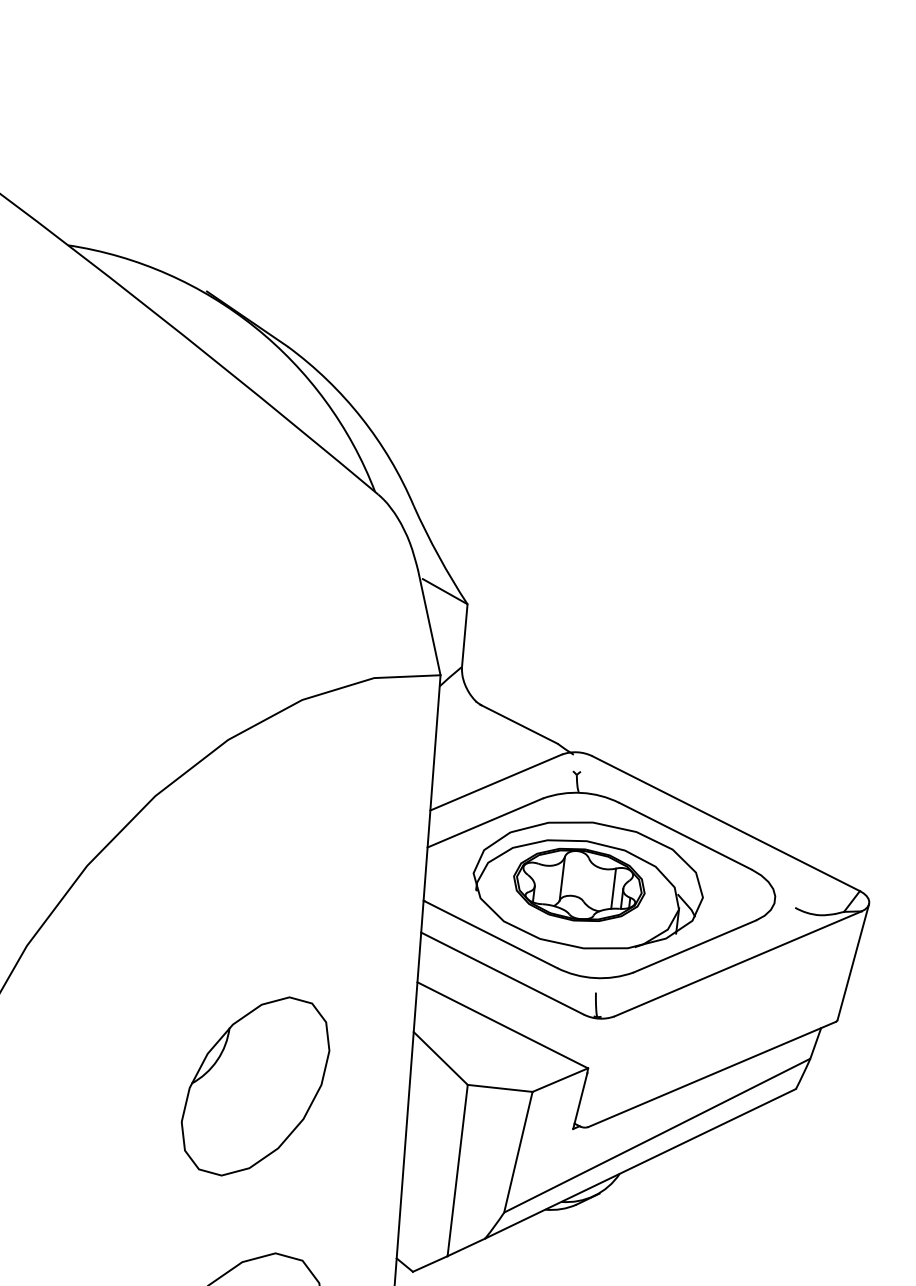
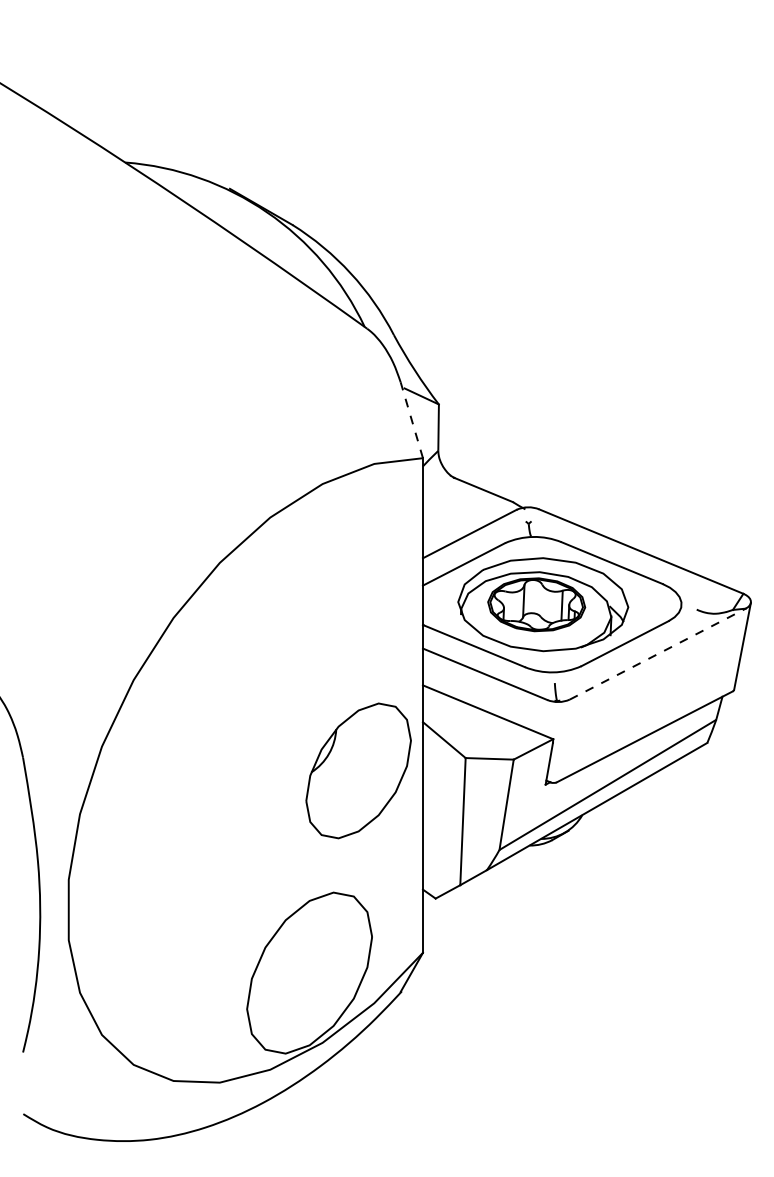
line: (428, 623) -> (411, 420), solid -> dashed
line: (739, 963) -> (658, 653), solid -> dashed
part: (255, 1085) -> (358, 770), moved

